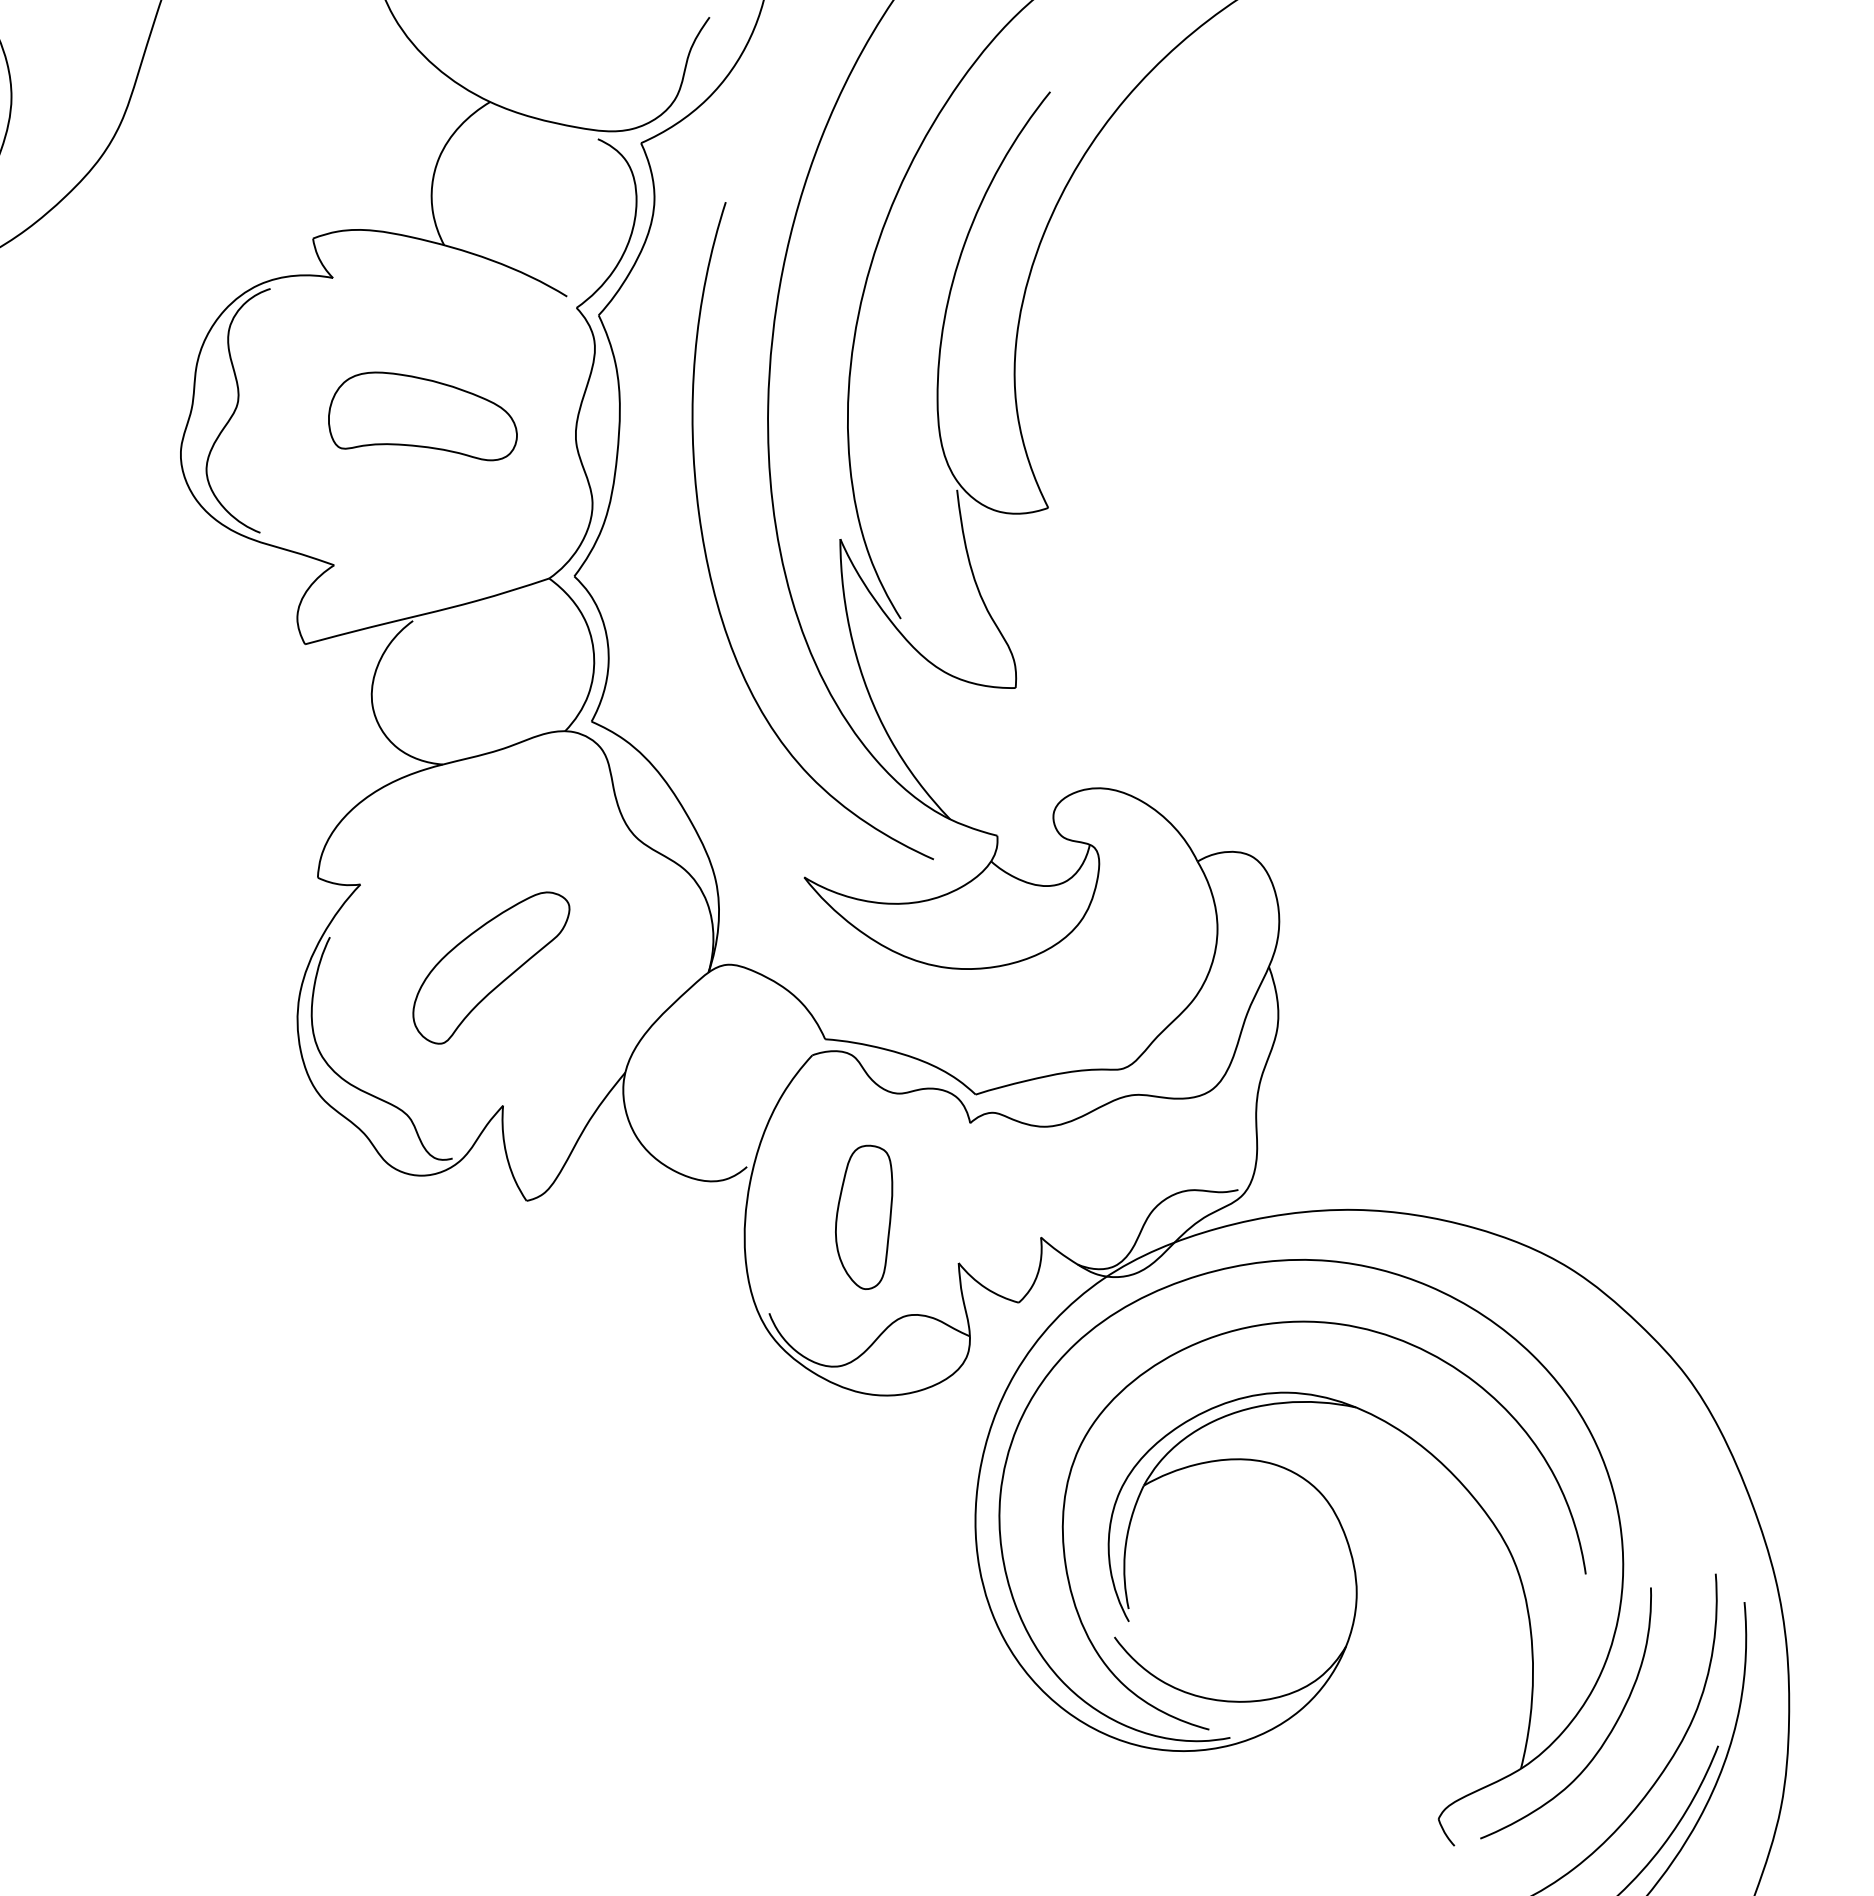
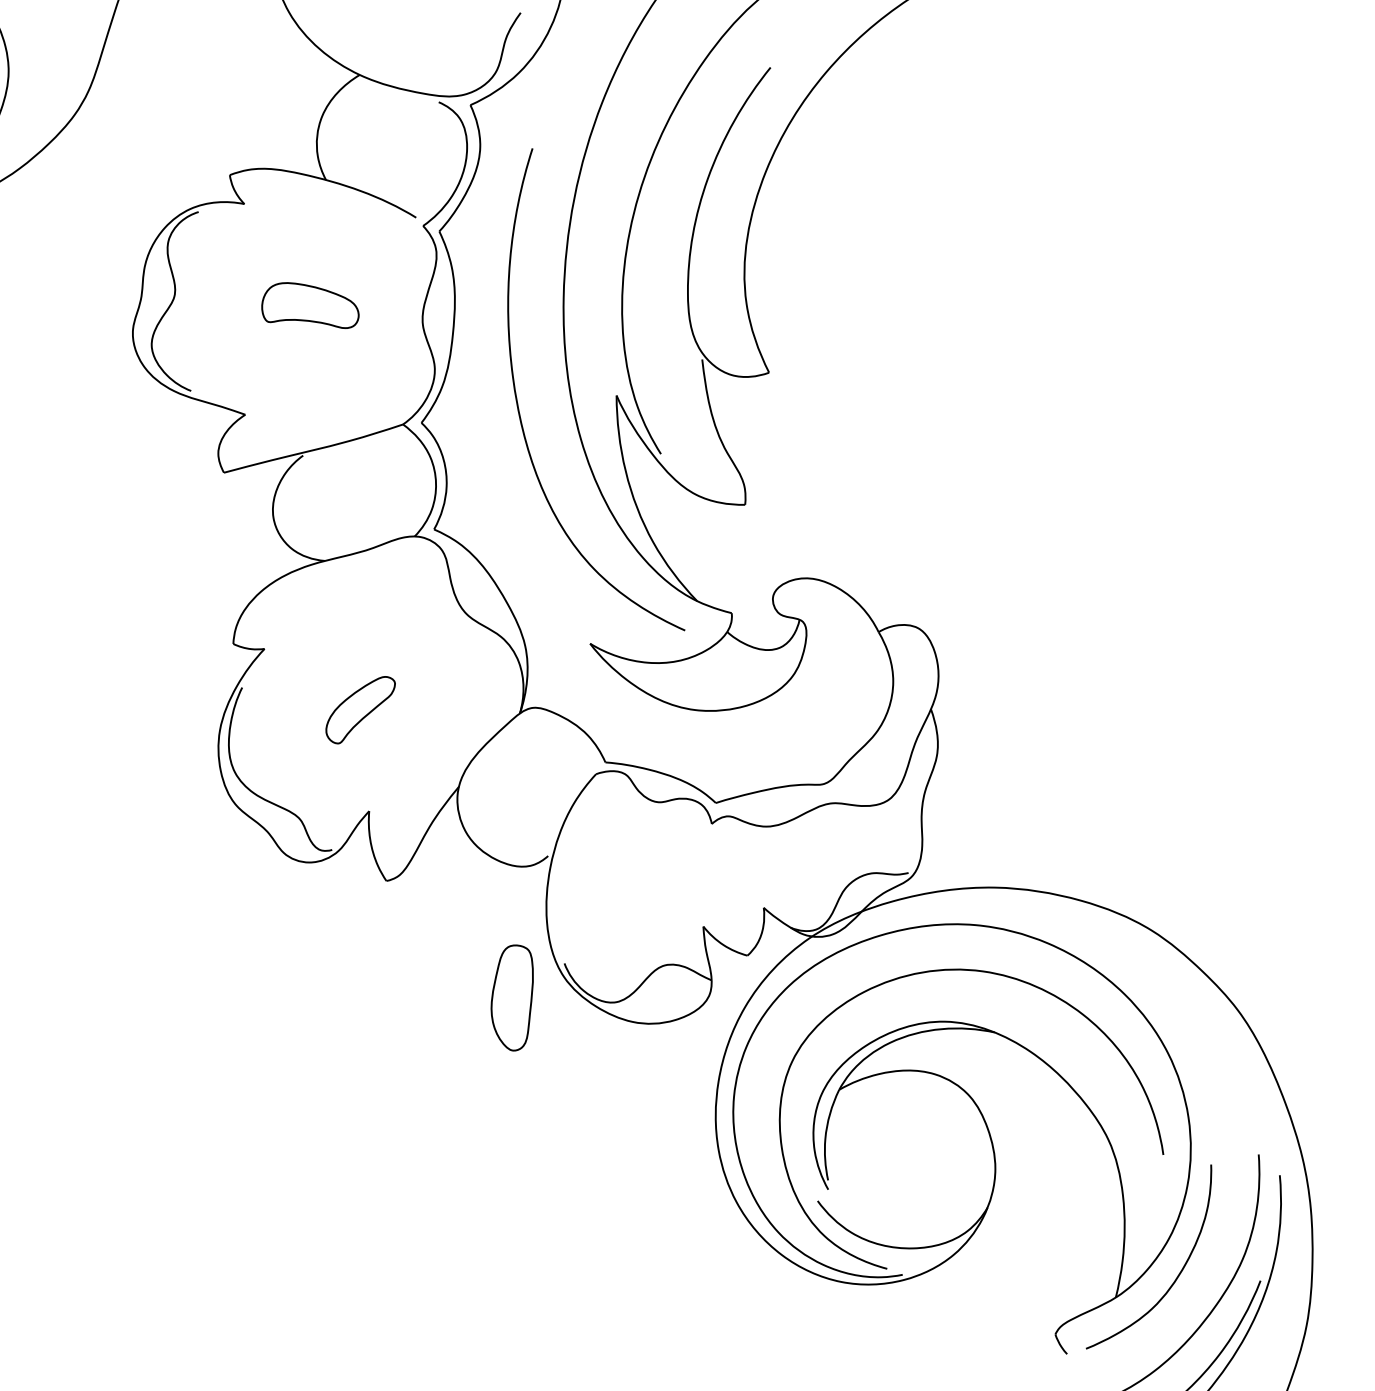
part: (422, 416) -> (310, 305), size x0.7
part: (491, 967) -> (360, 709), size x0.6
part: (864, 1216) -> (512, 997), moved

